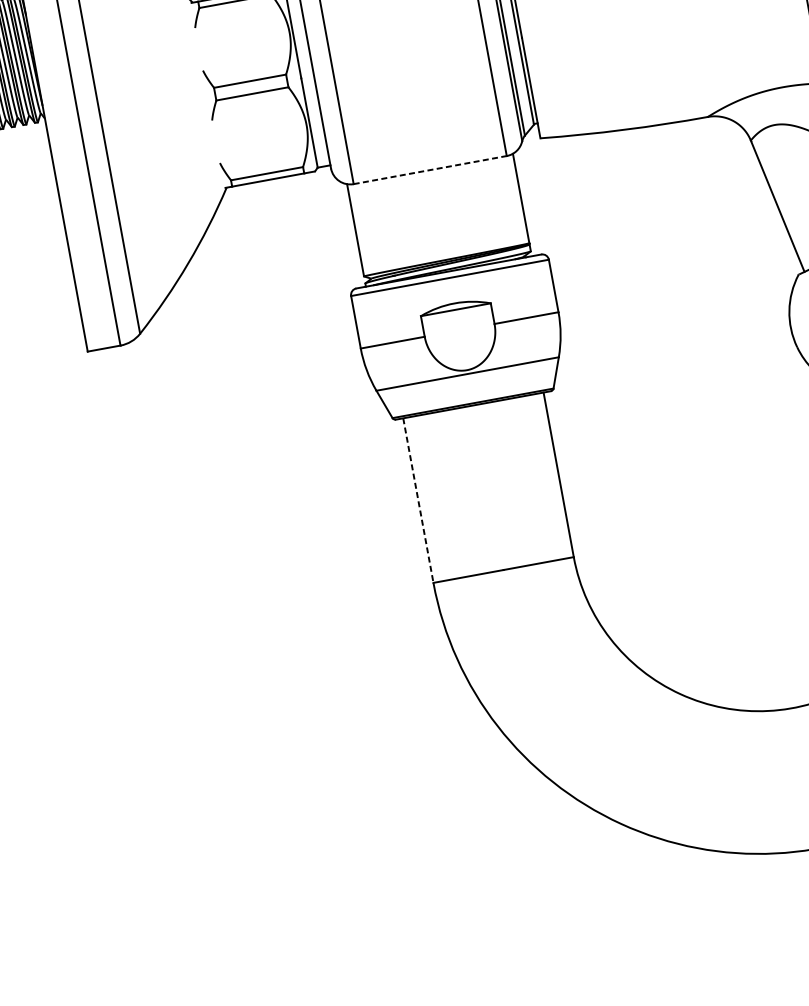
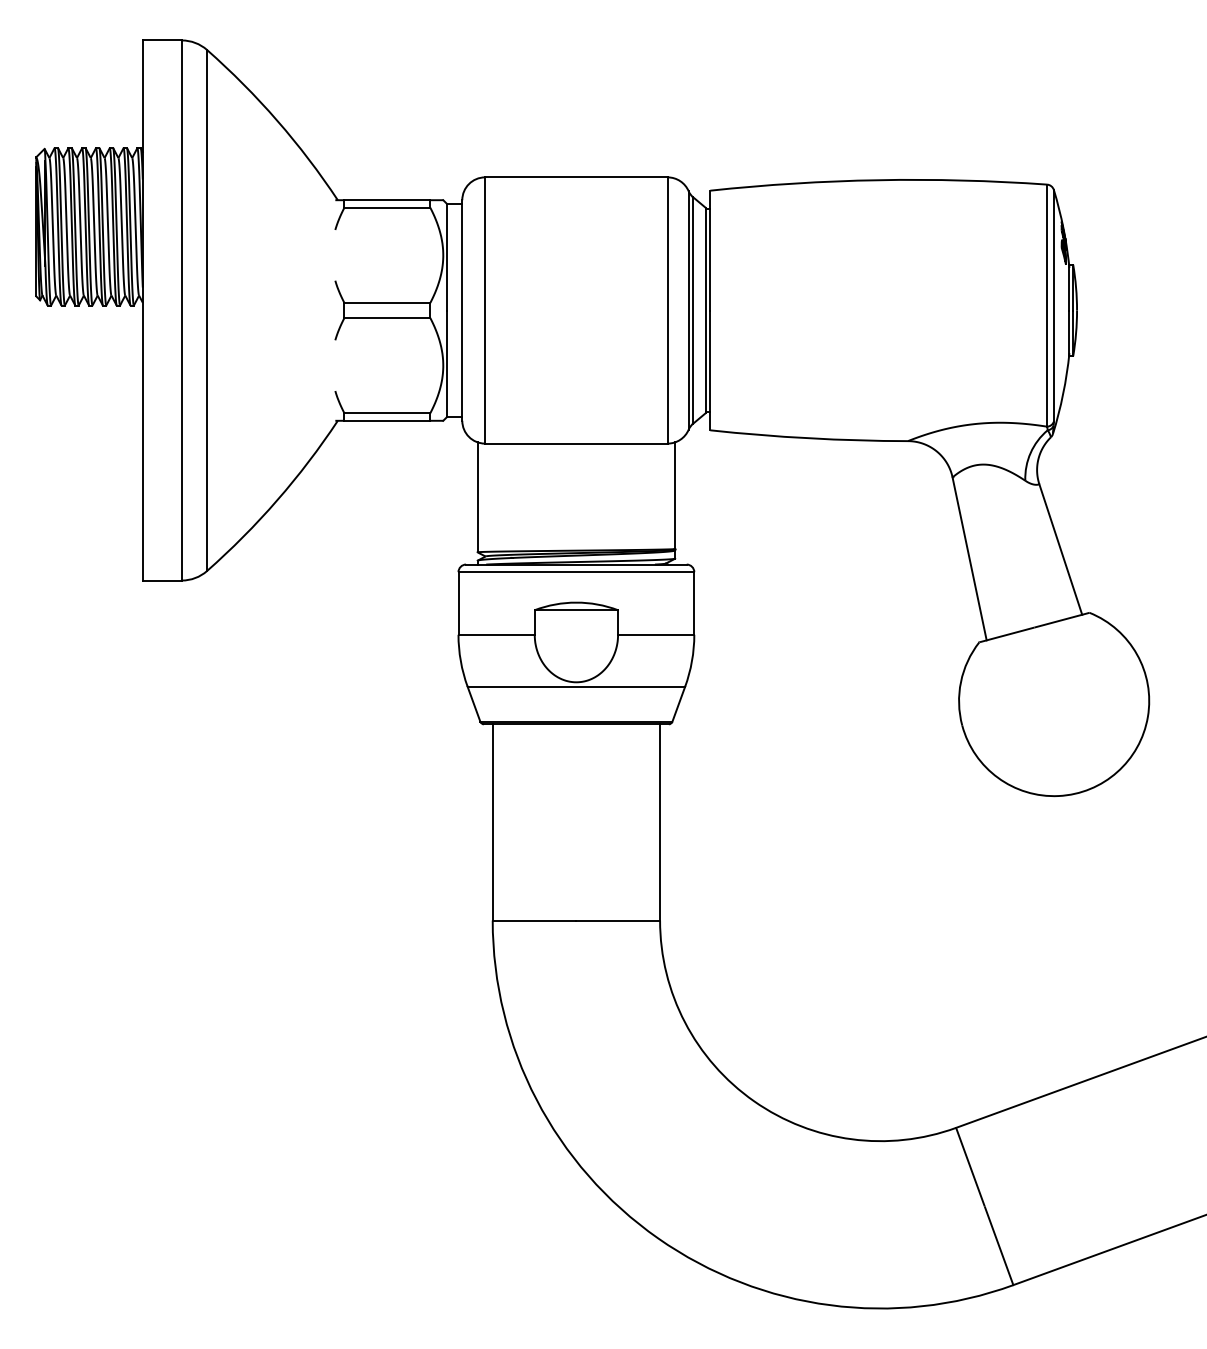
line: (430, 169) -> (576, 443), dashed -> solid
line: (418, 500) -> (492, 822), dashed -> solid

